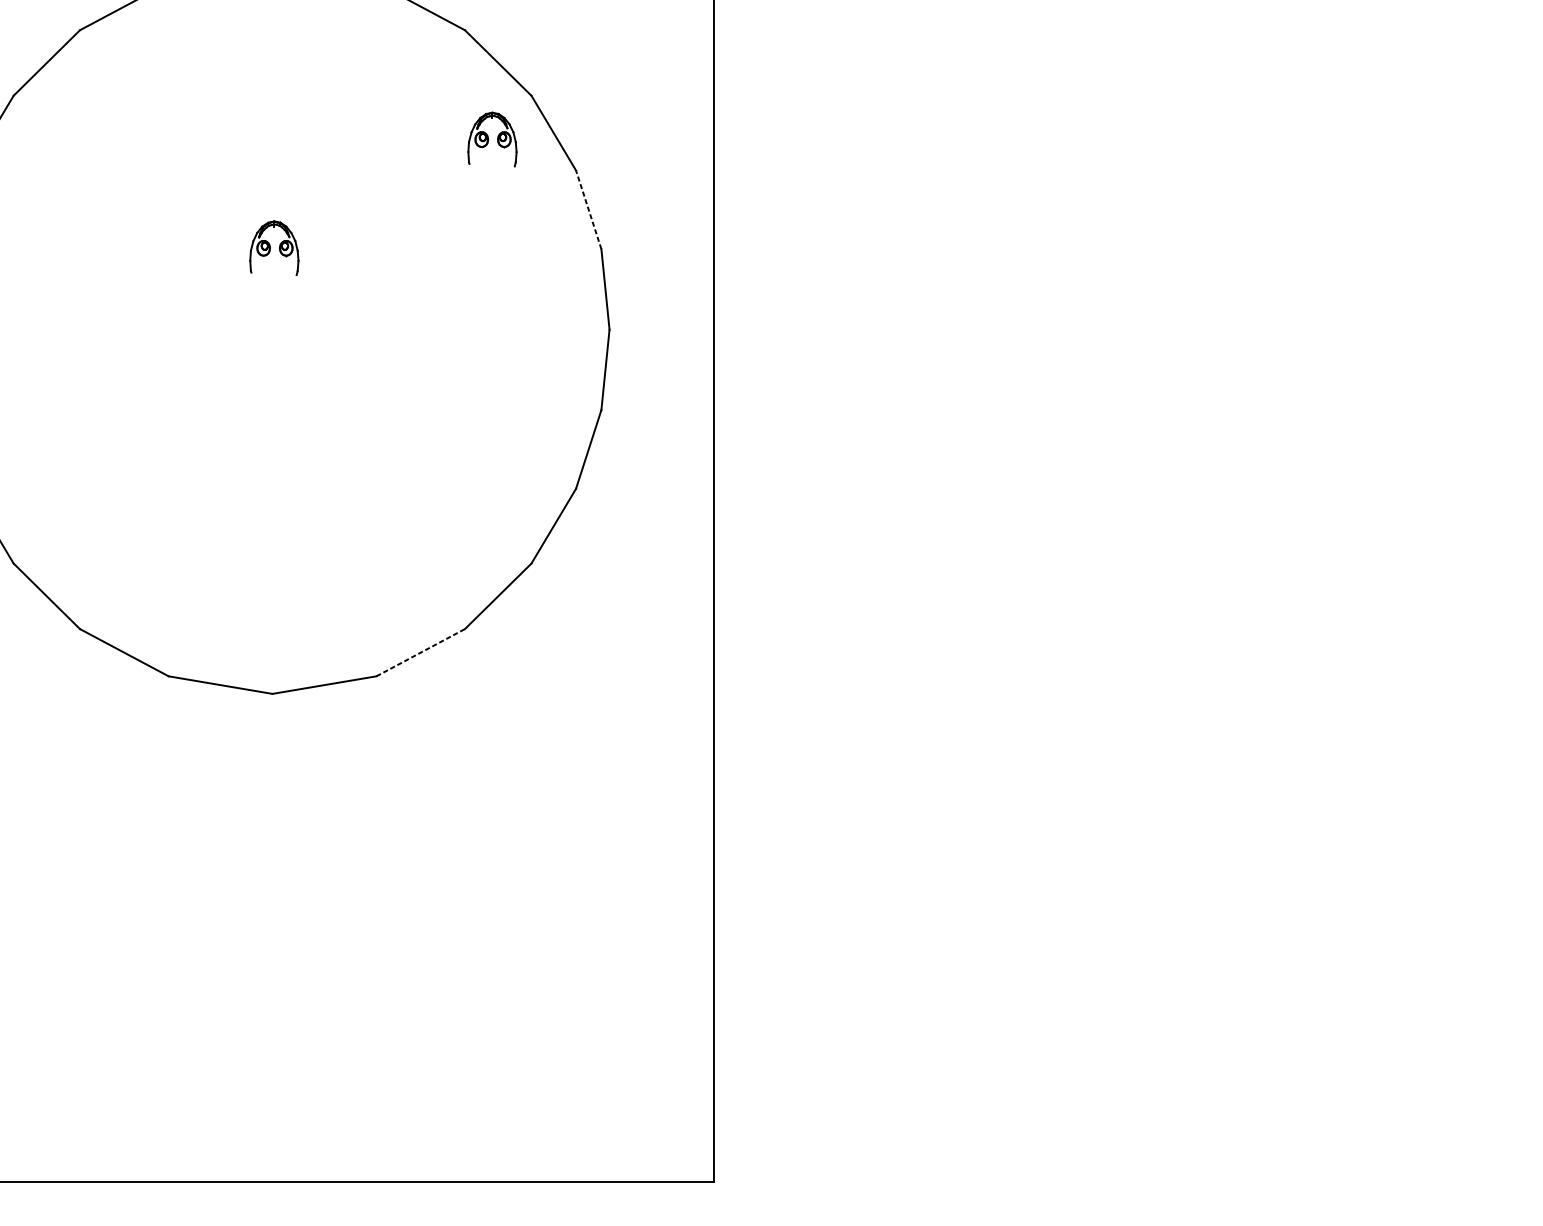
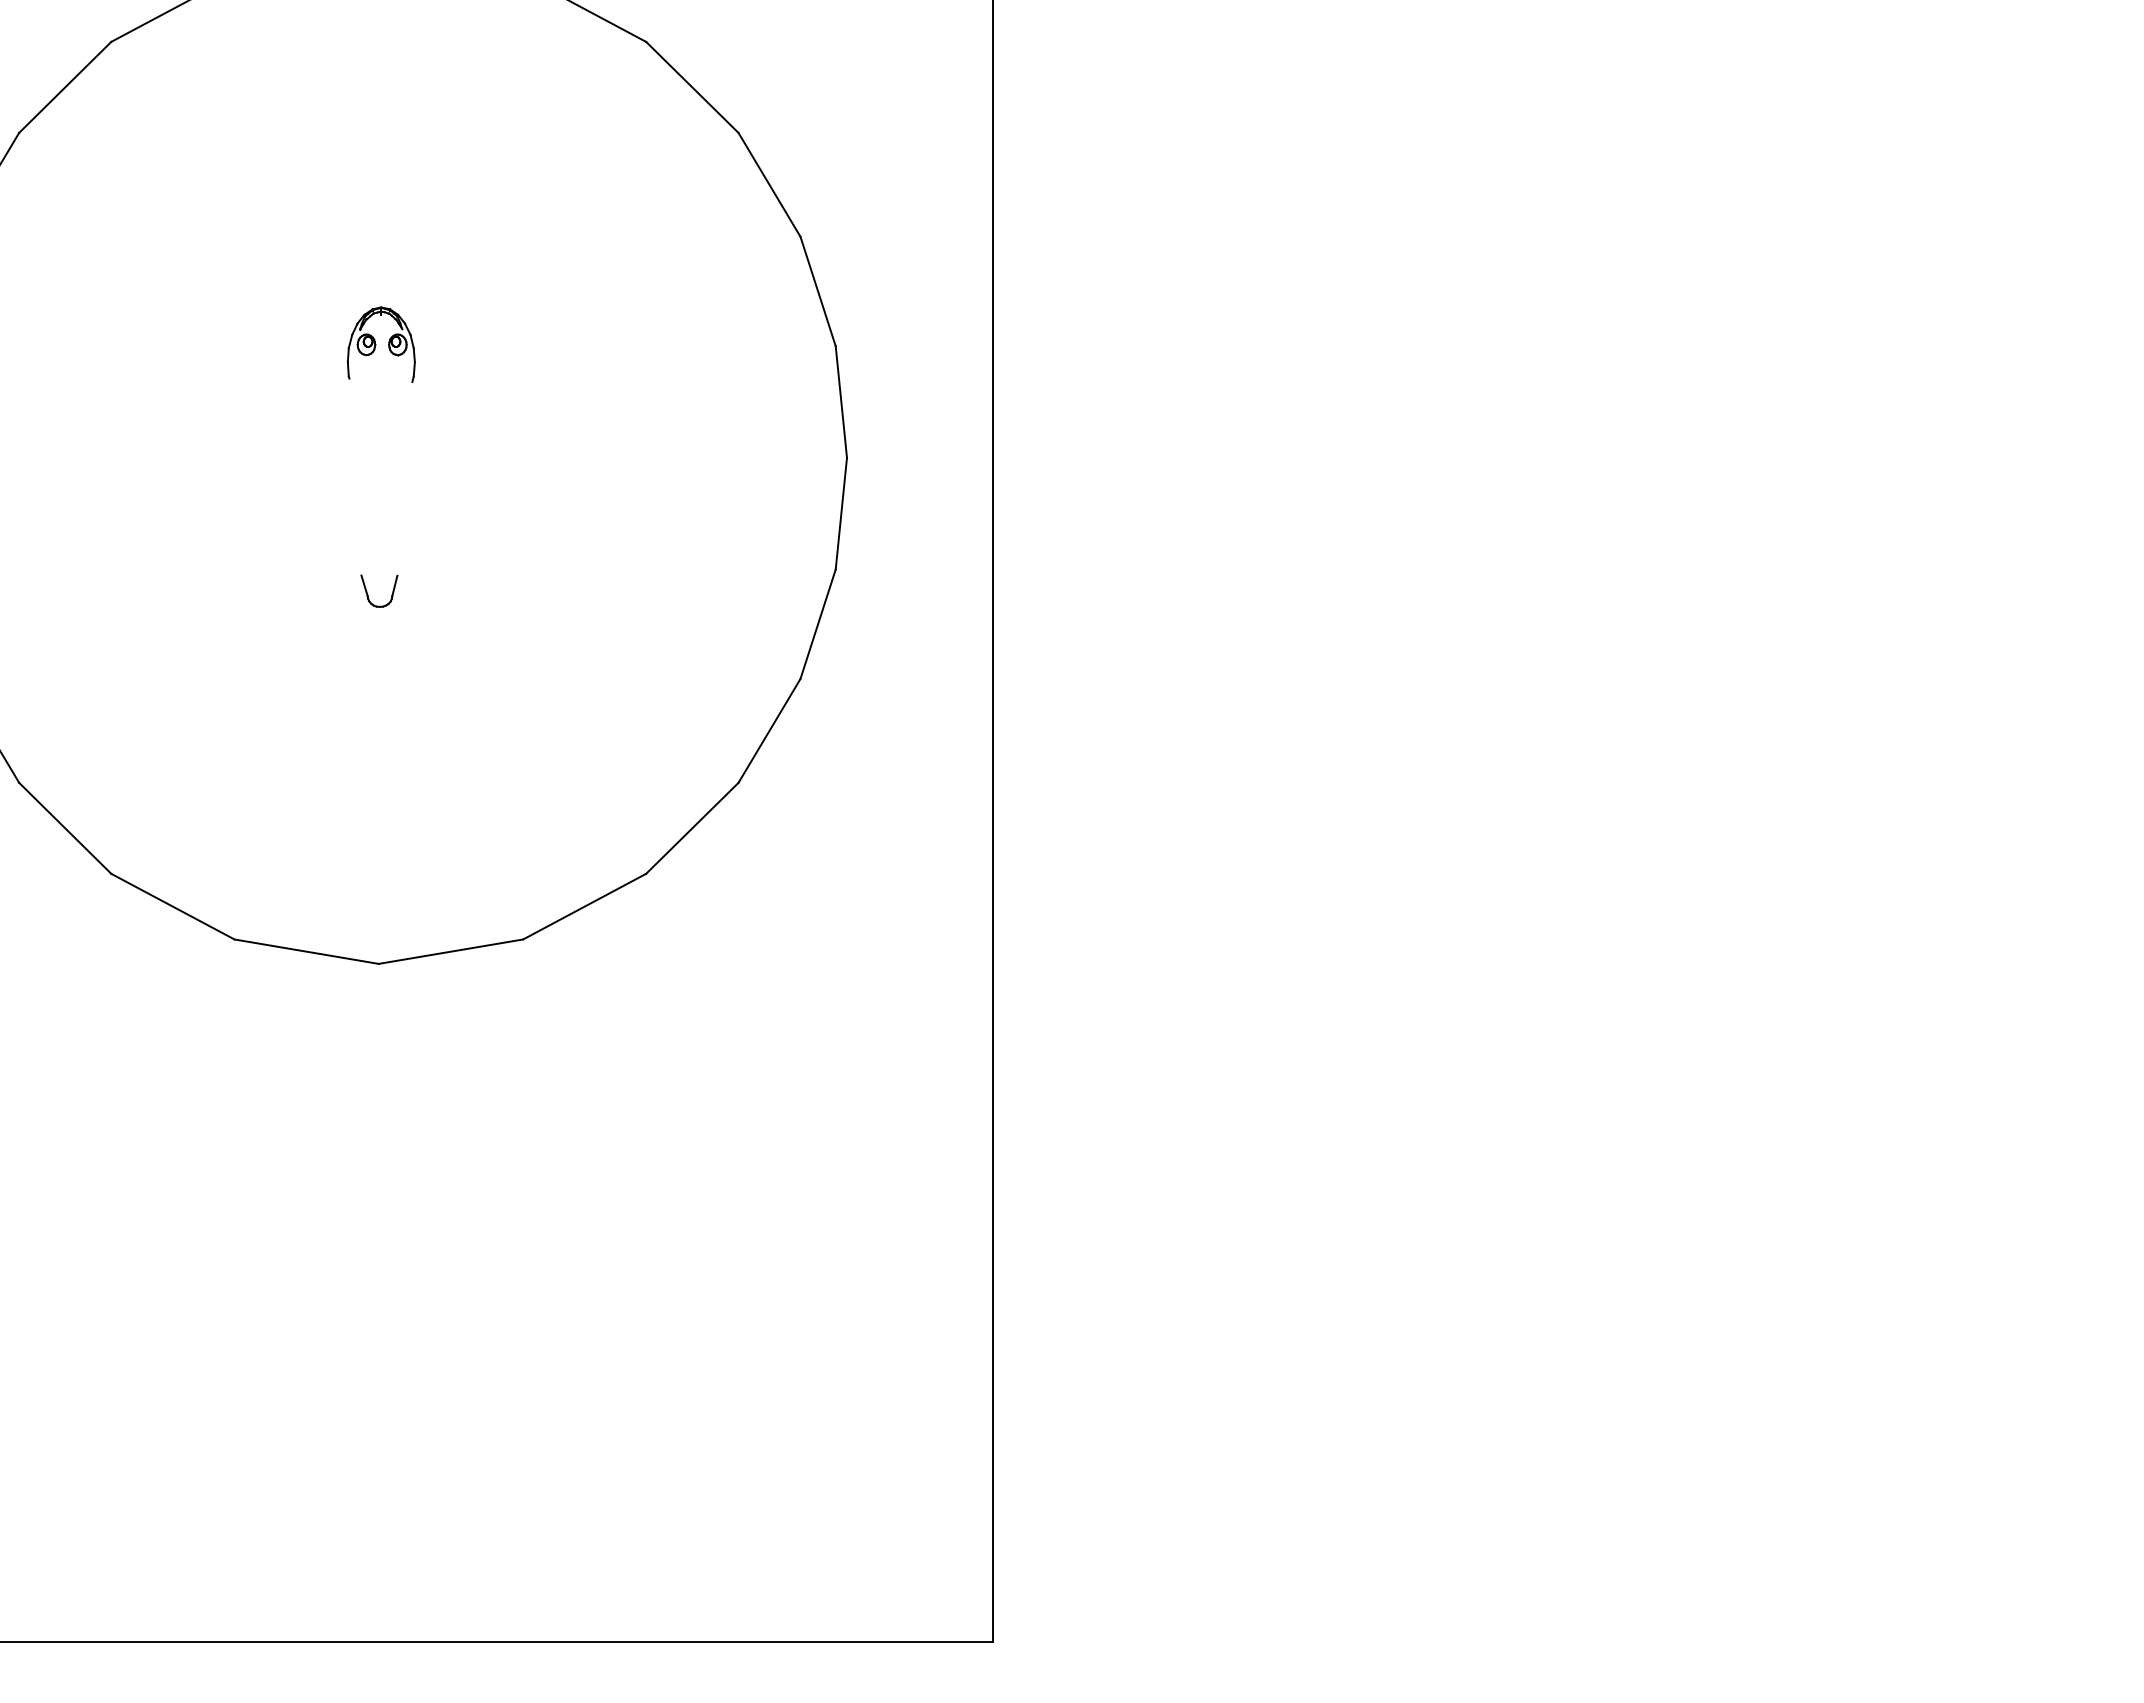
part: (491, 139) -> (683, 193), removed
line: (588, 209) -> (817, 290), dashed -> solid
part: (265, 428) -> (368, 594), added
line: (420, 652) -> (584, 906), dashed -> solid

